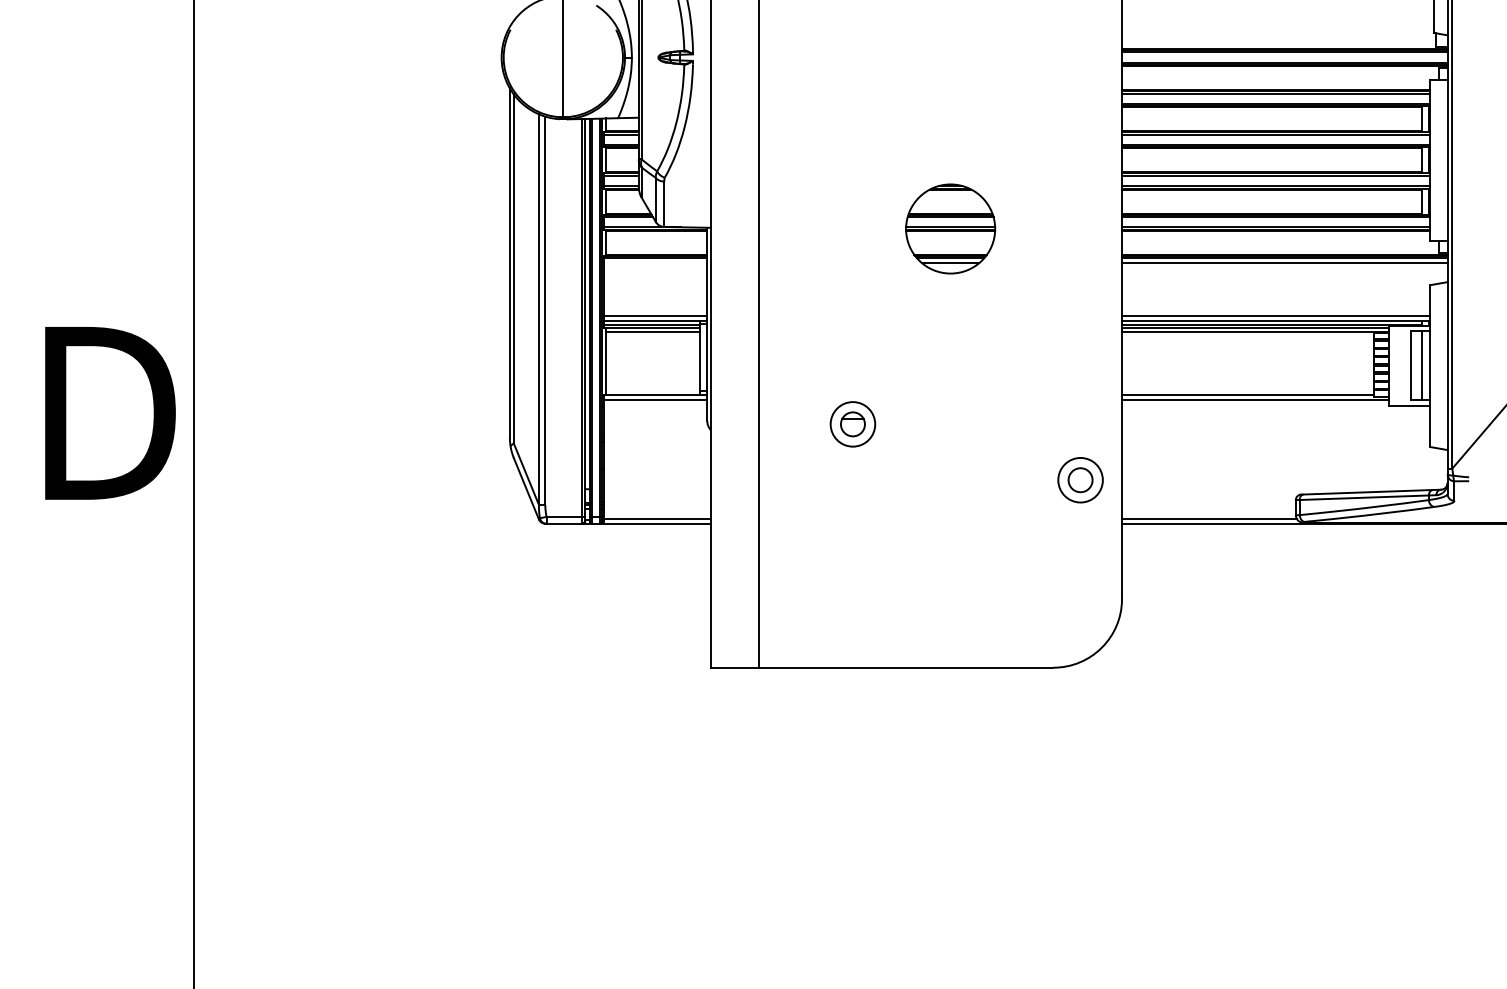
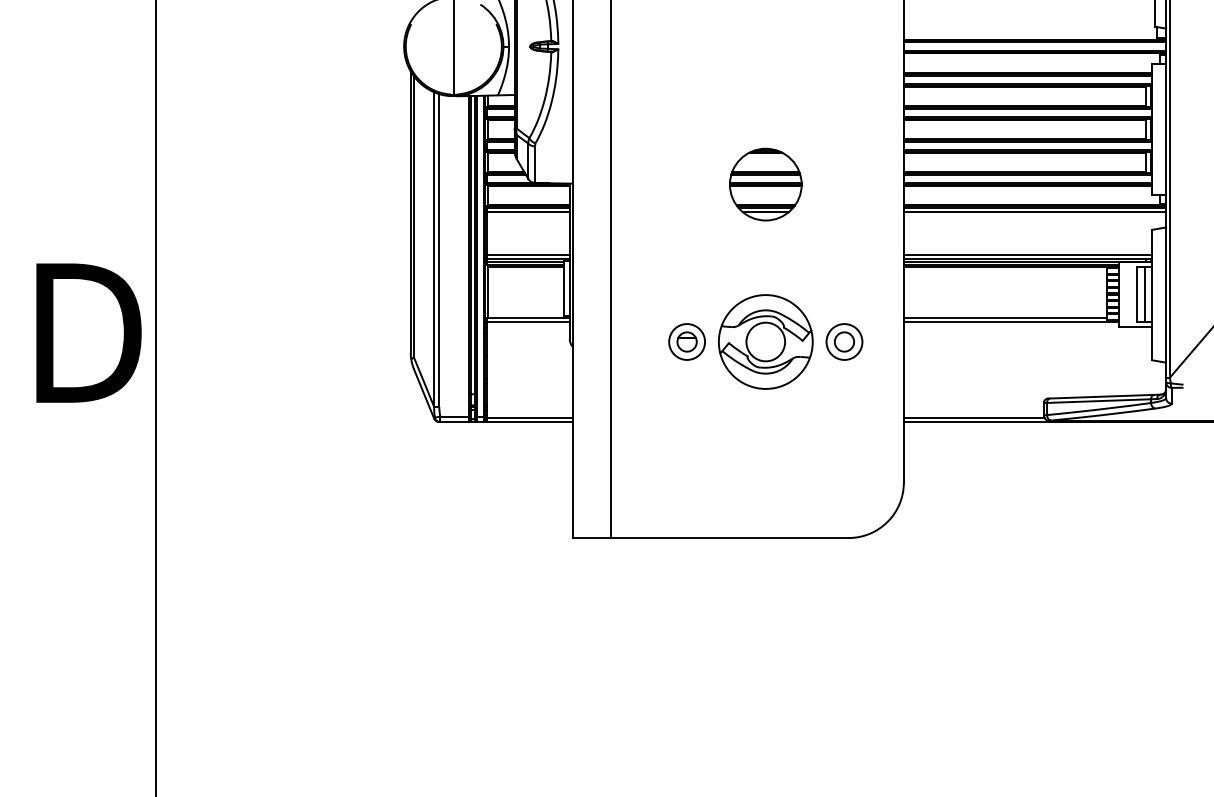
line: (654, 263) -> (527, 212), added
part: (950, 423) -> (765, 341), added
part: (1080, 479) -> (844, 341), moved

